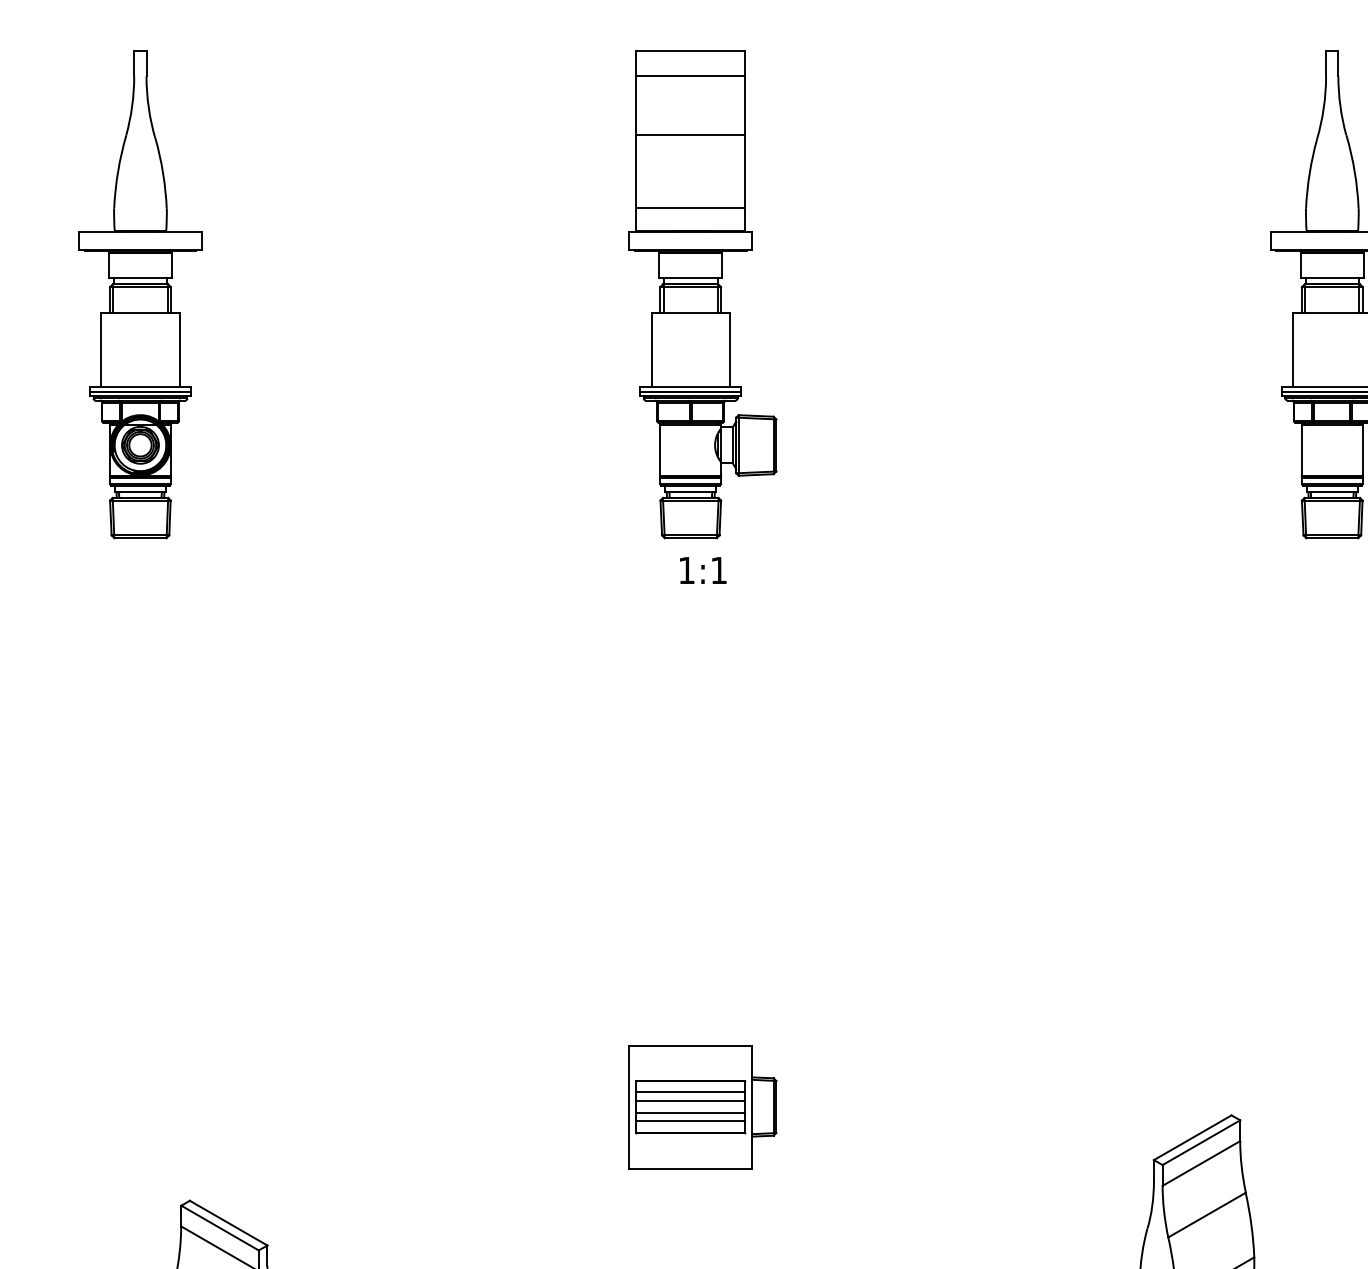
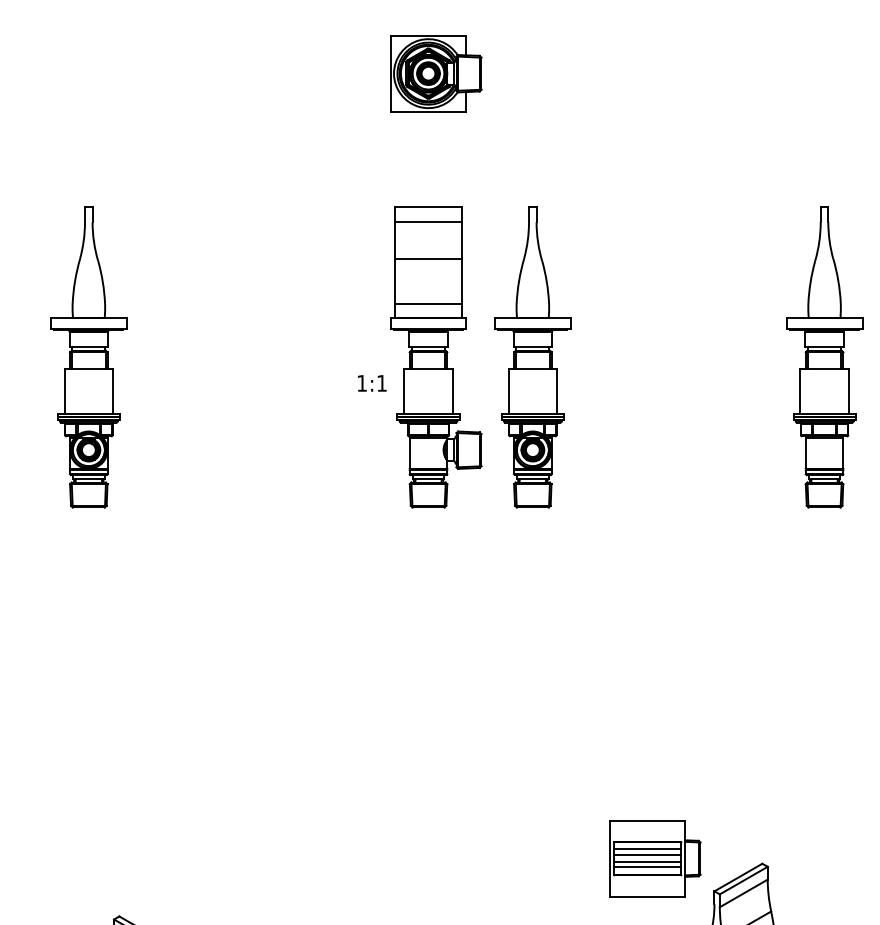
part: (859, 295) -> (532, 357), added
text: (703, 570) -> (372, 383), moved
part: (703, 1106) -> (655, 858), moved

